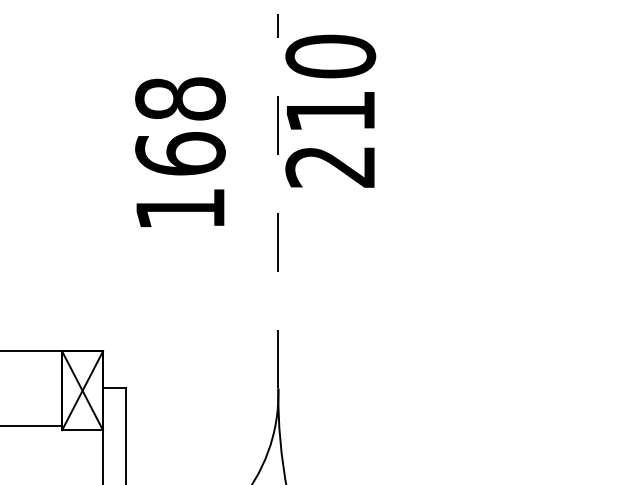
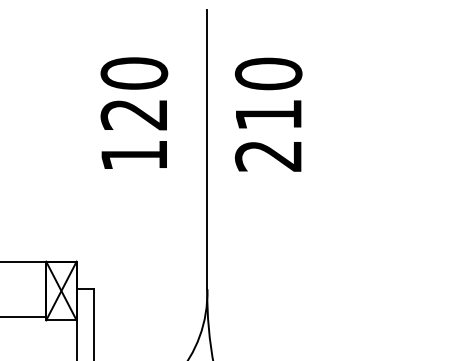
text: (330, 110) -> (268, 114), moved
text: (180, 126) -> (134, 94), 168 -> 120
line: (278, 200) -> (207, 149), dashed -> solid

